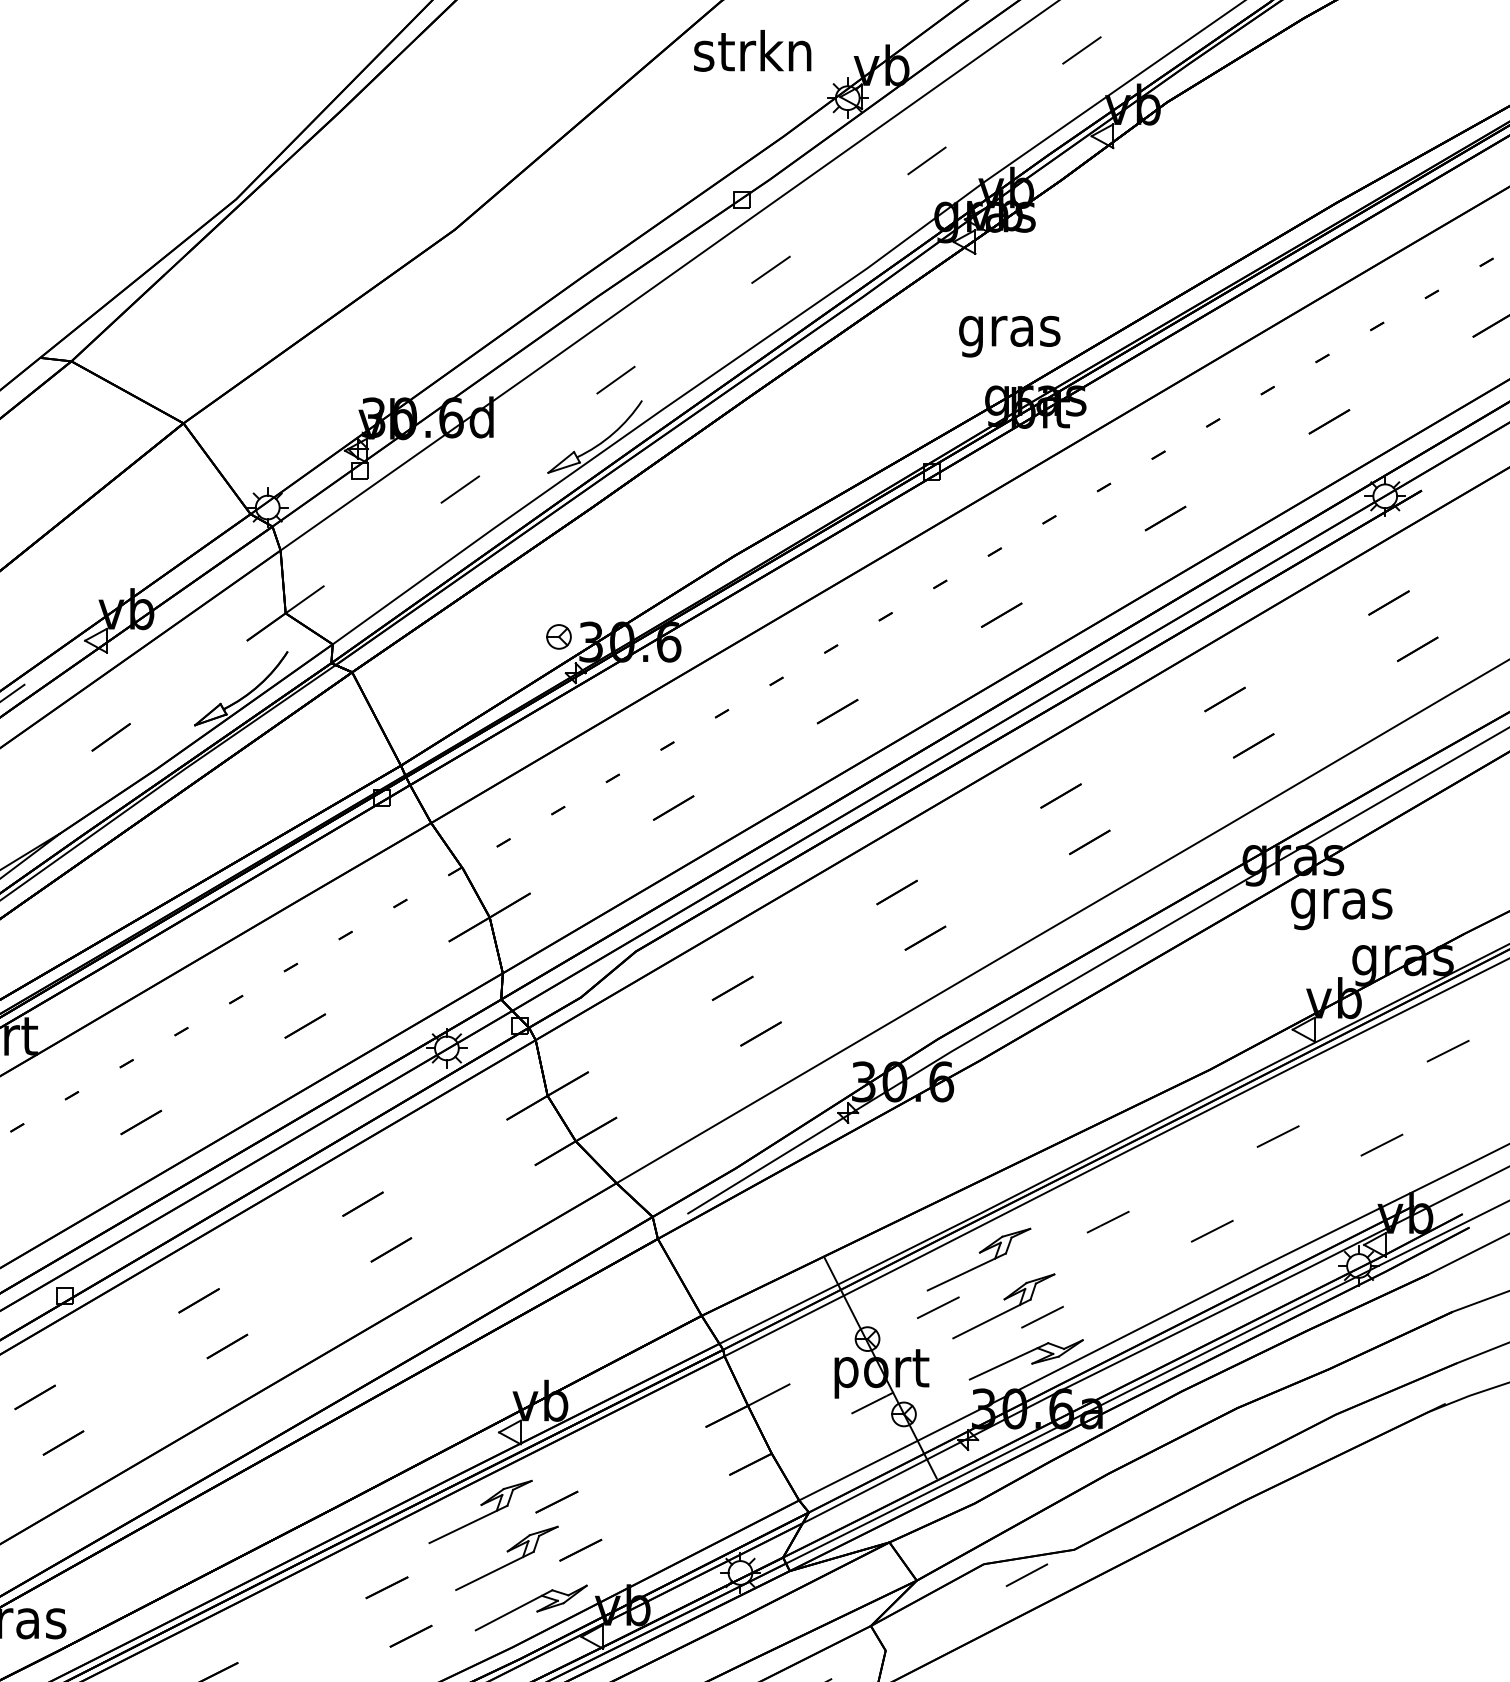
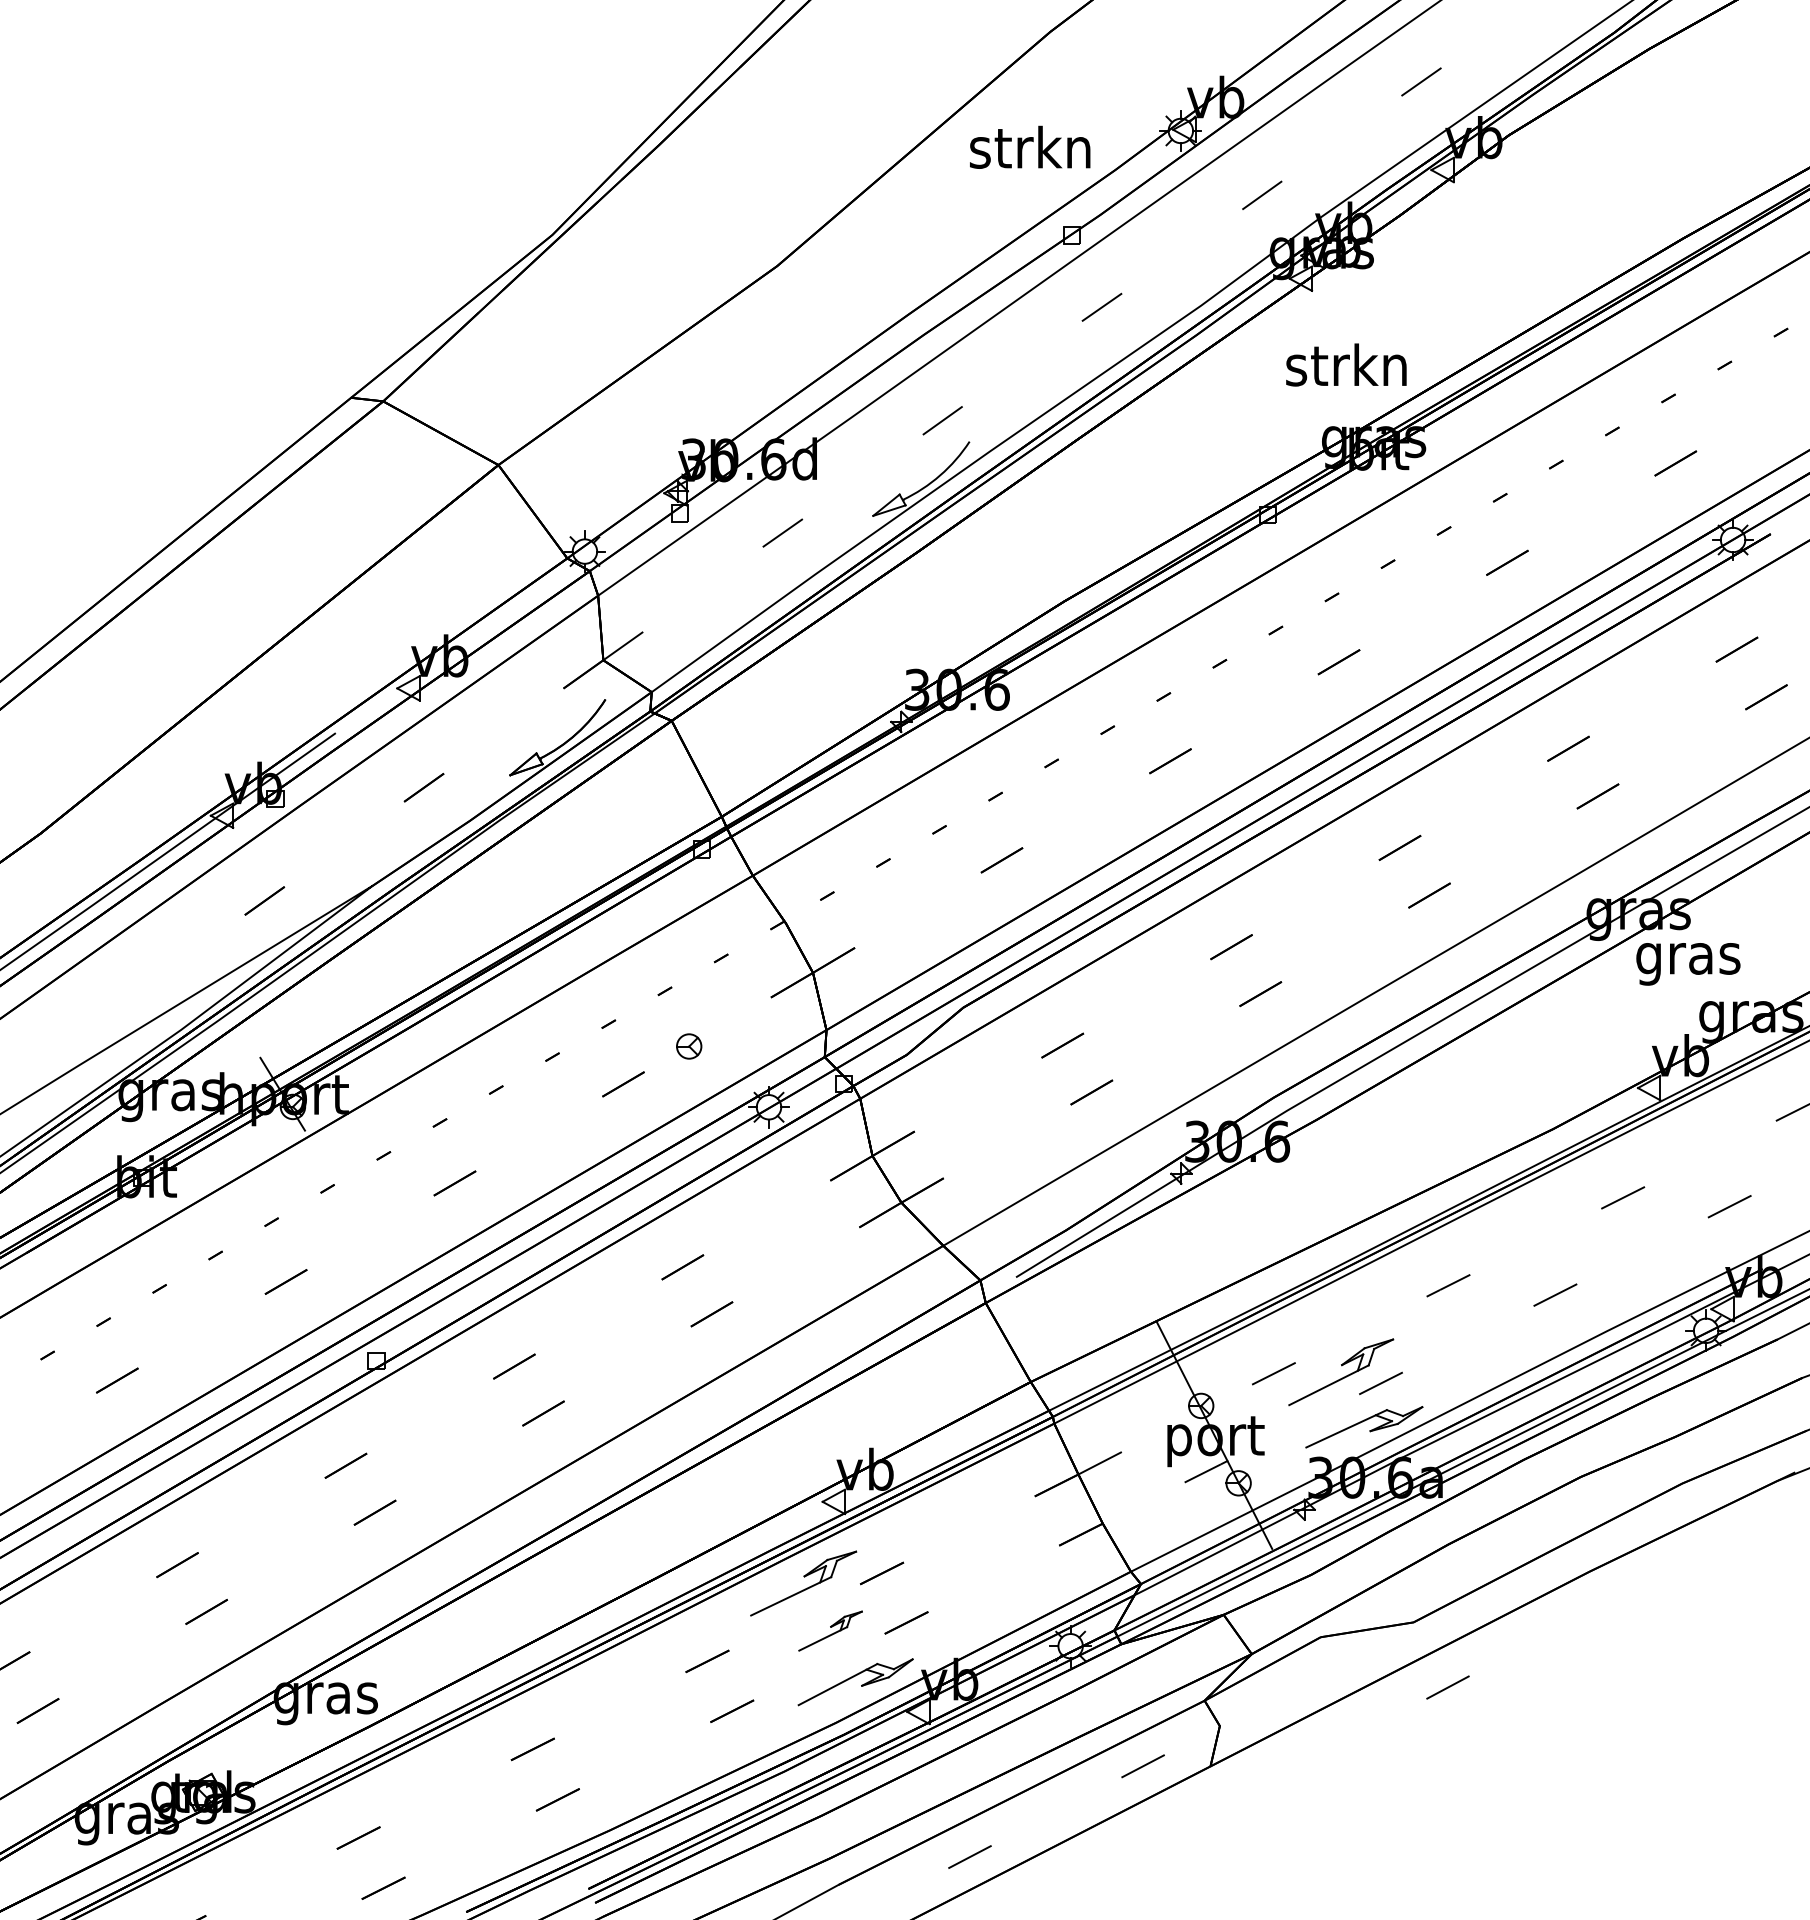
text: (752, 50) -> (1030, 146), moved
text: (1008, 331) -> (1346, 370), gras -> strkn
part: (559, 636) -> (689, 1046), moved
part: (978, 1258) -> (1315, 1323), removed
part: (506, 1557) -> (830, 1630), size x0.6
line: (1026, 1575) -> (1447, 1687), moved

